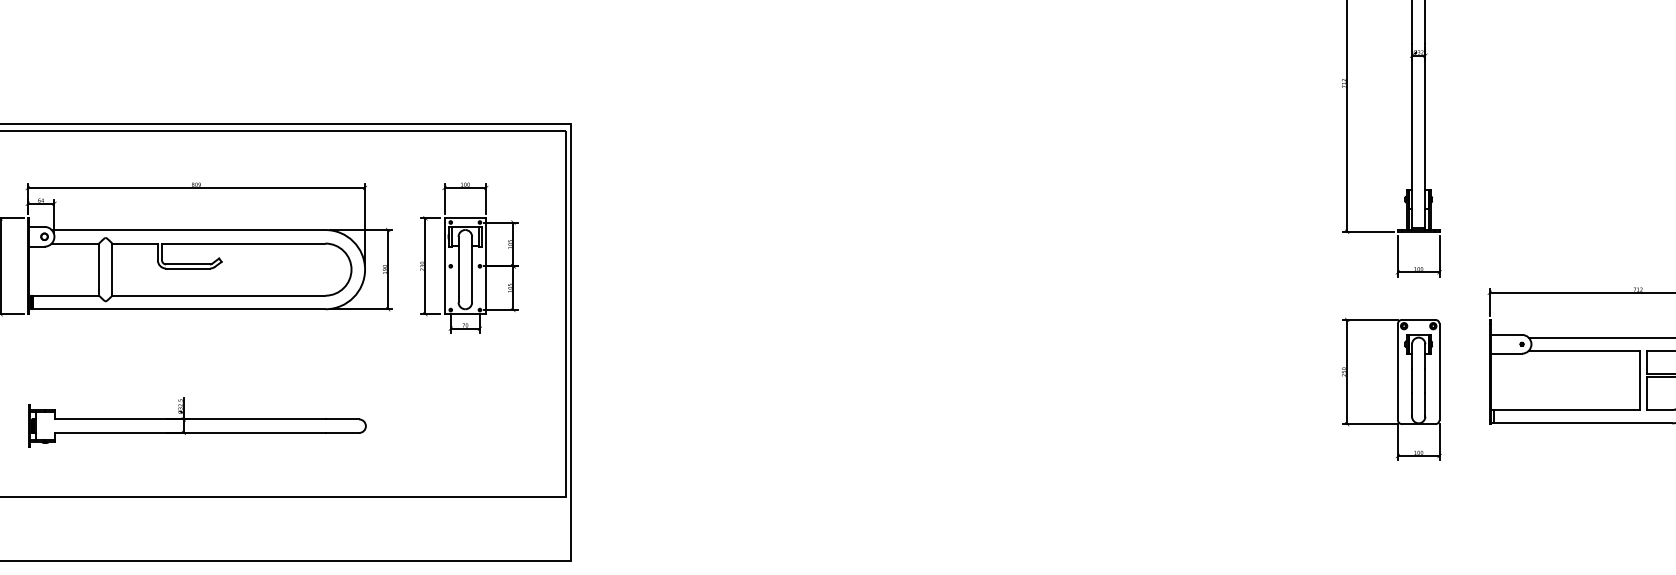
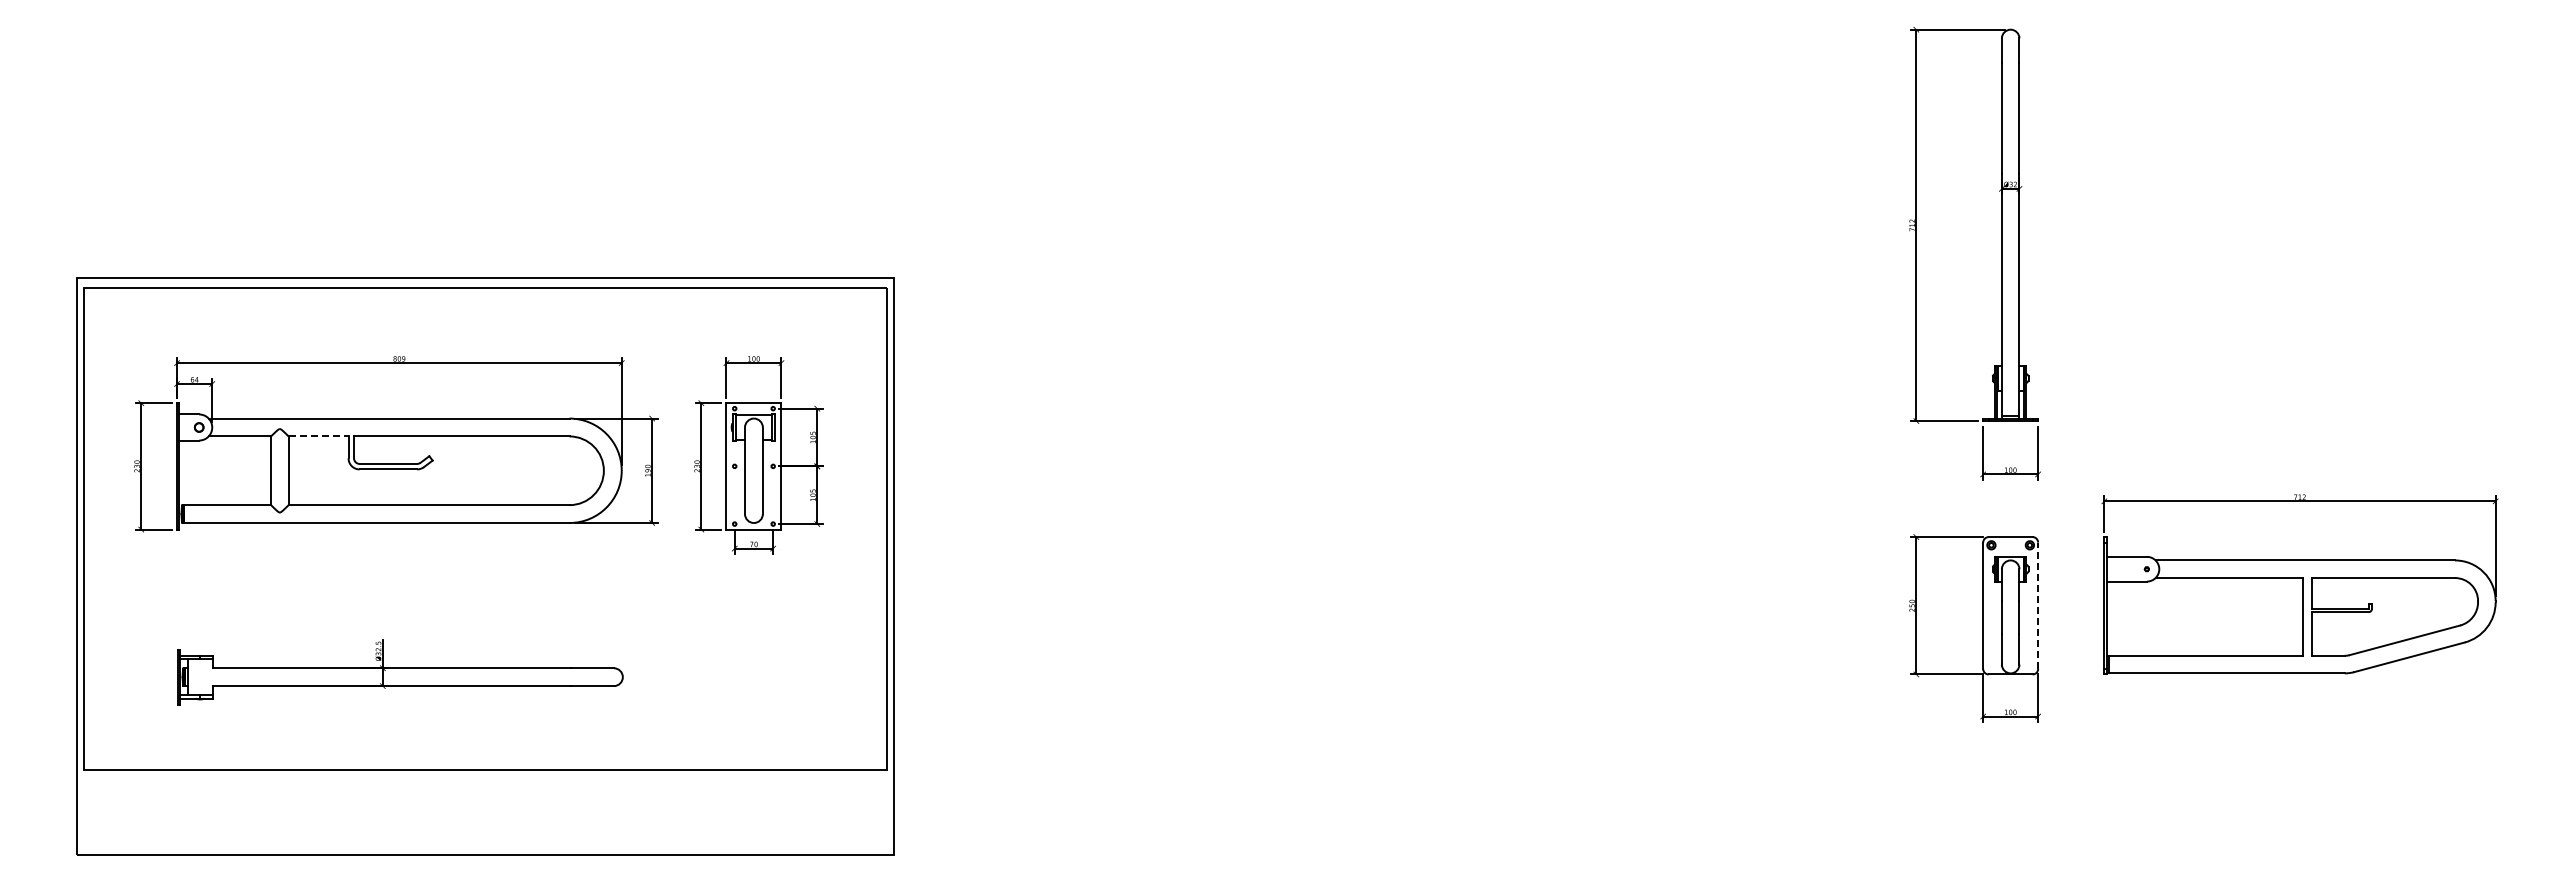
line: (135, 243) -> (318, 436), solid -> dashed
line: (1439, 371) -> (2038, 605), solid -> dashed

